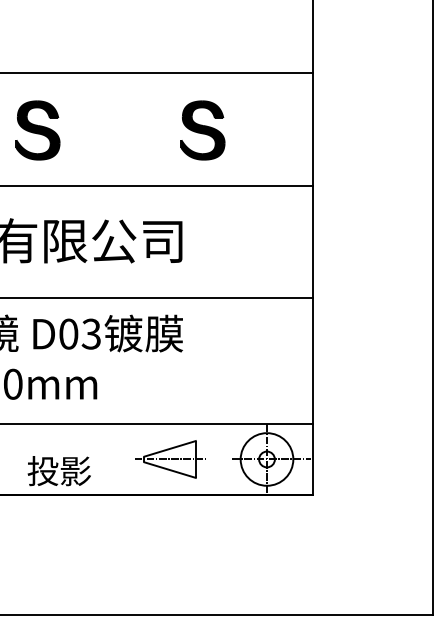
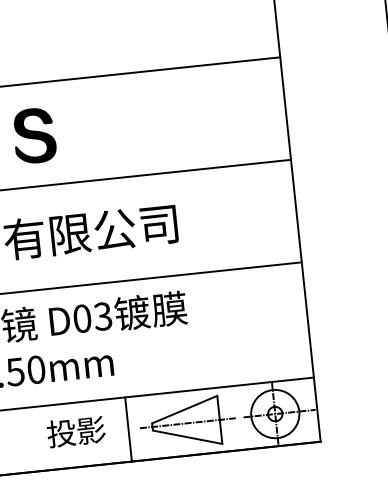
part: (202, 130) -> (184, 120), removed
line: (106, 459) -> (128, 429), added
part: (171, 459) -> (188, 423), size x1.43
text: (58, 471) -> (75, 432), moved

